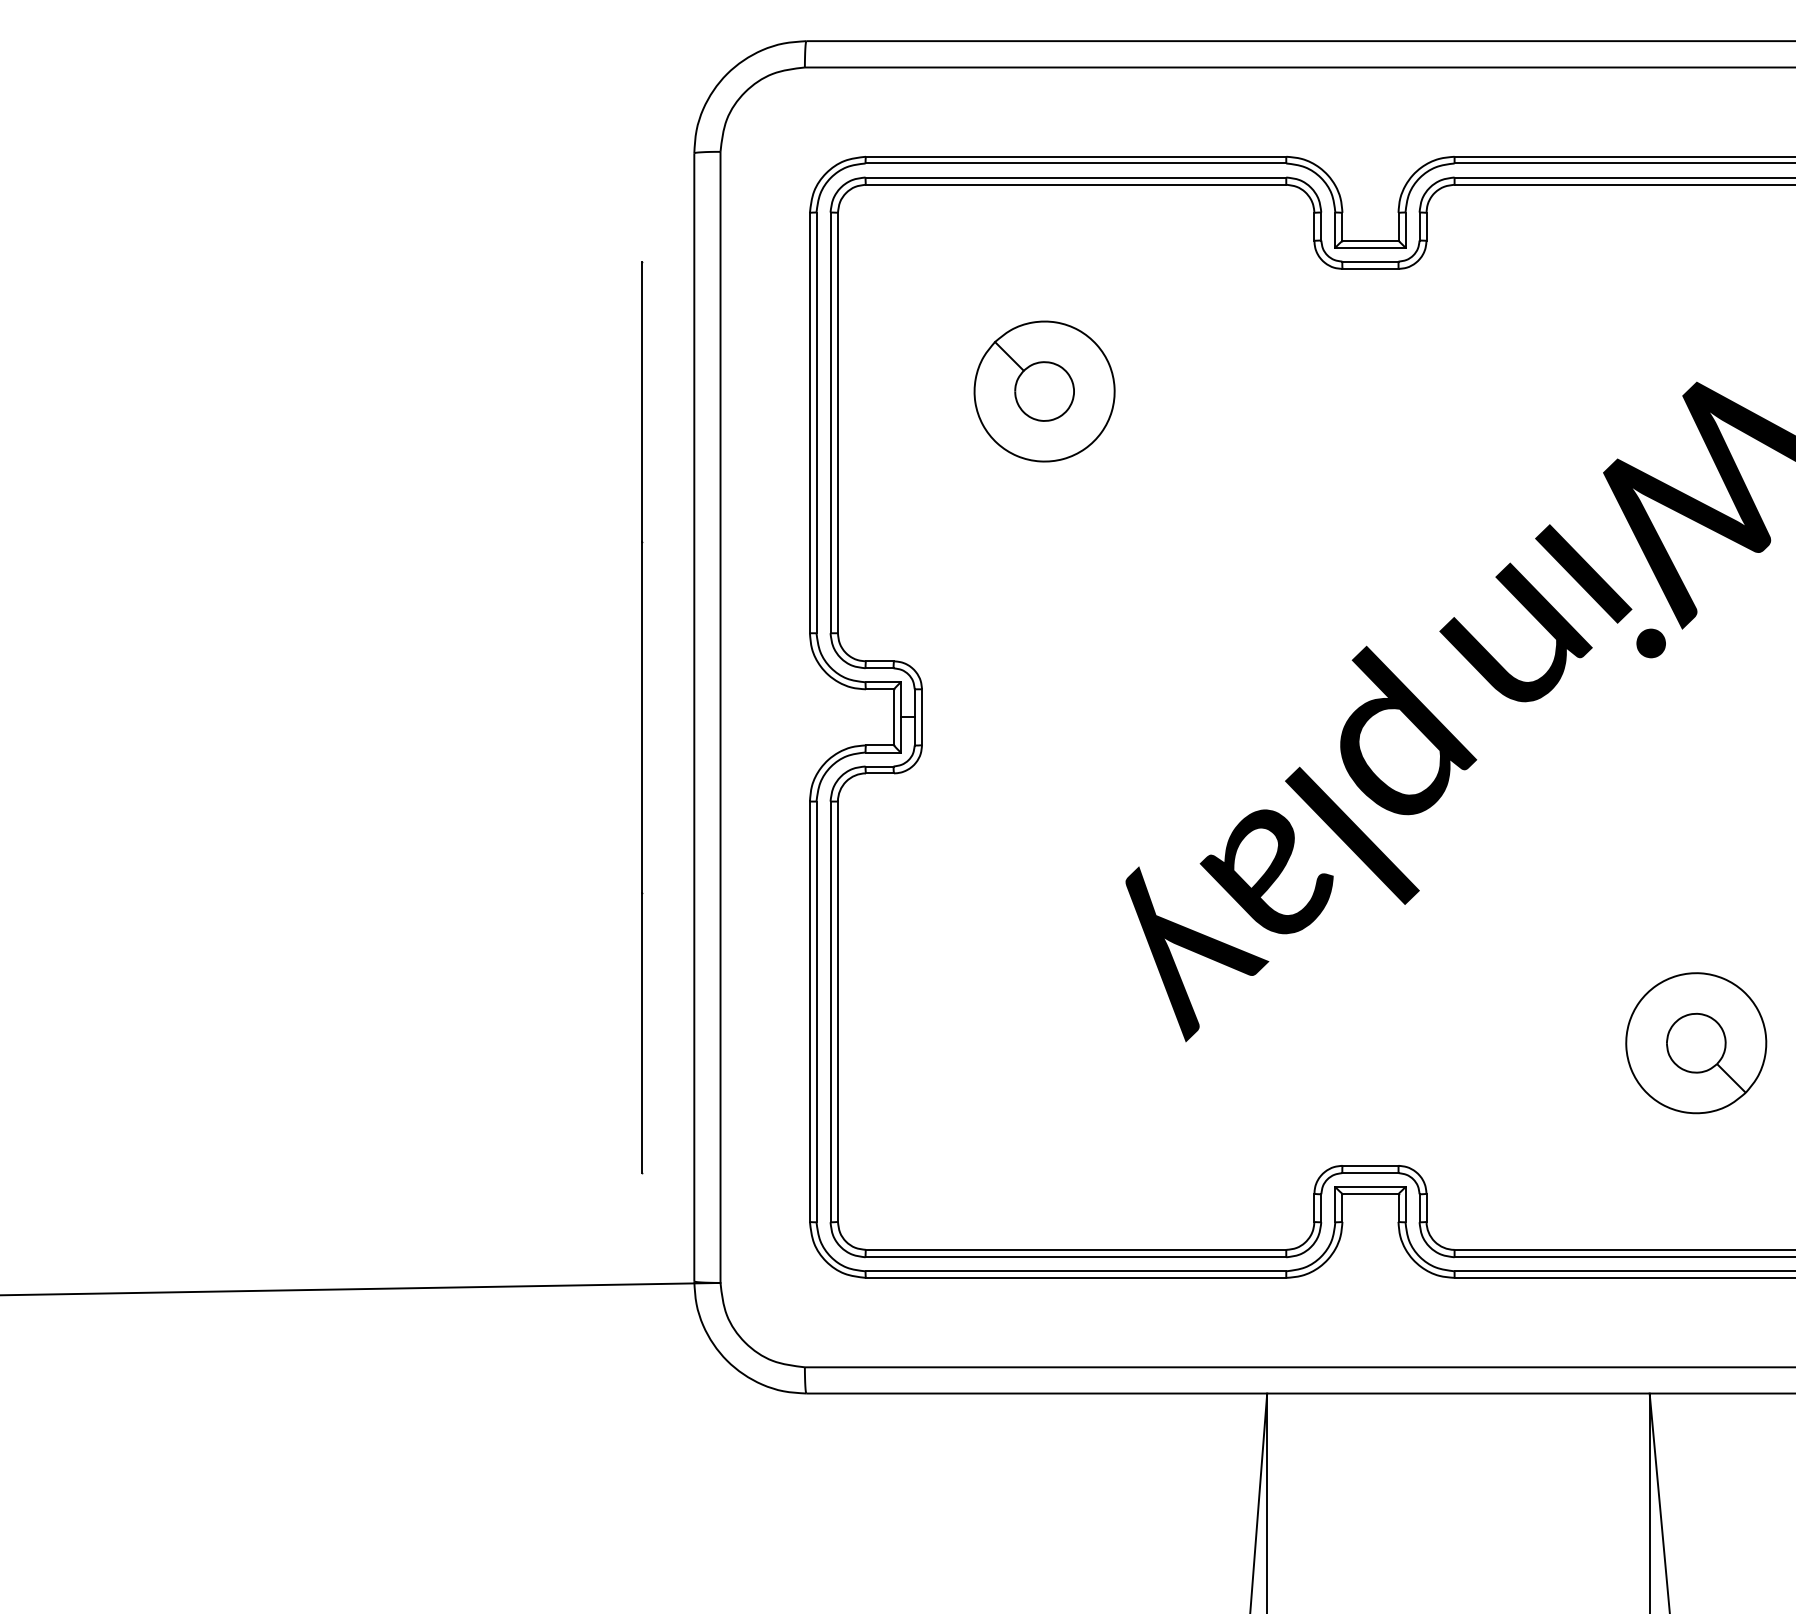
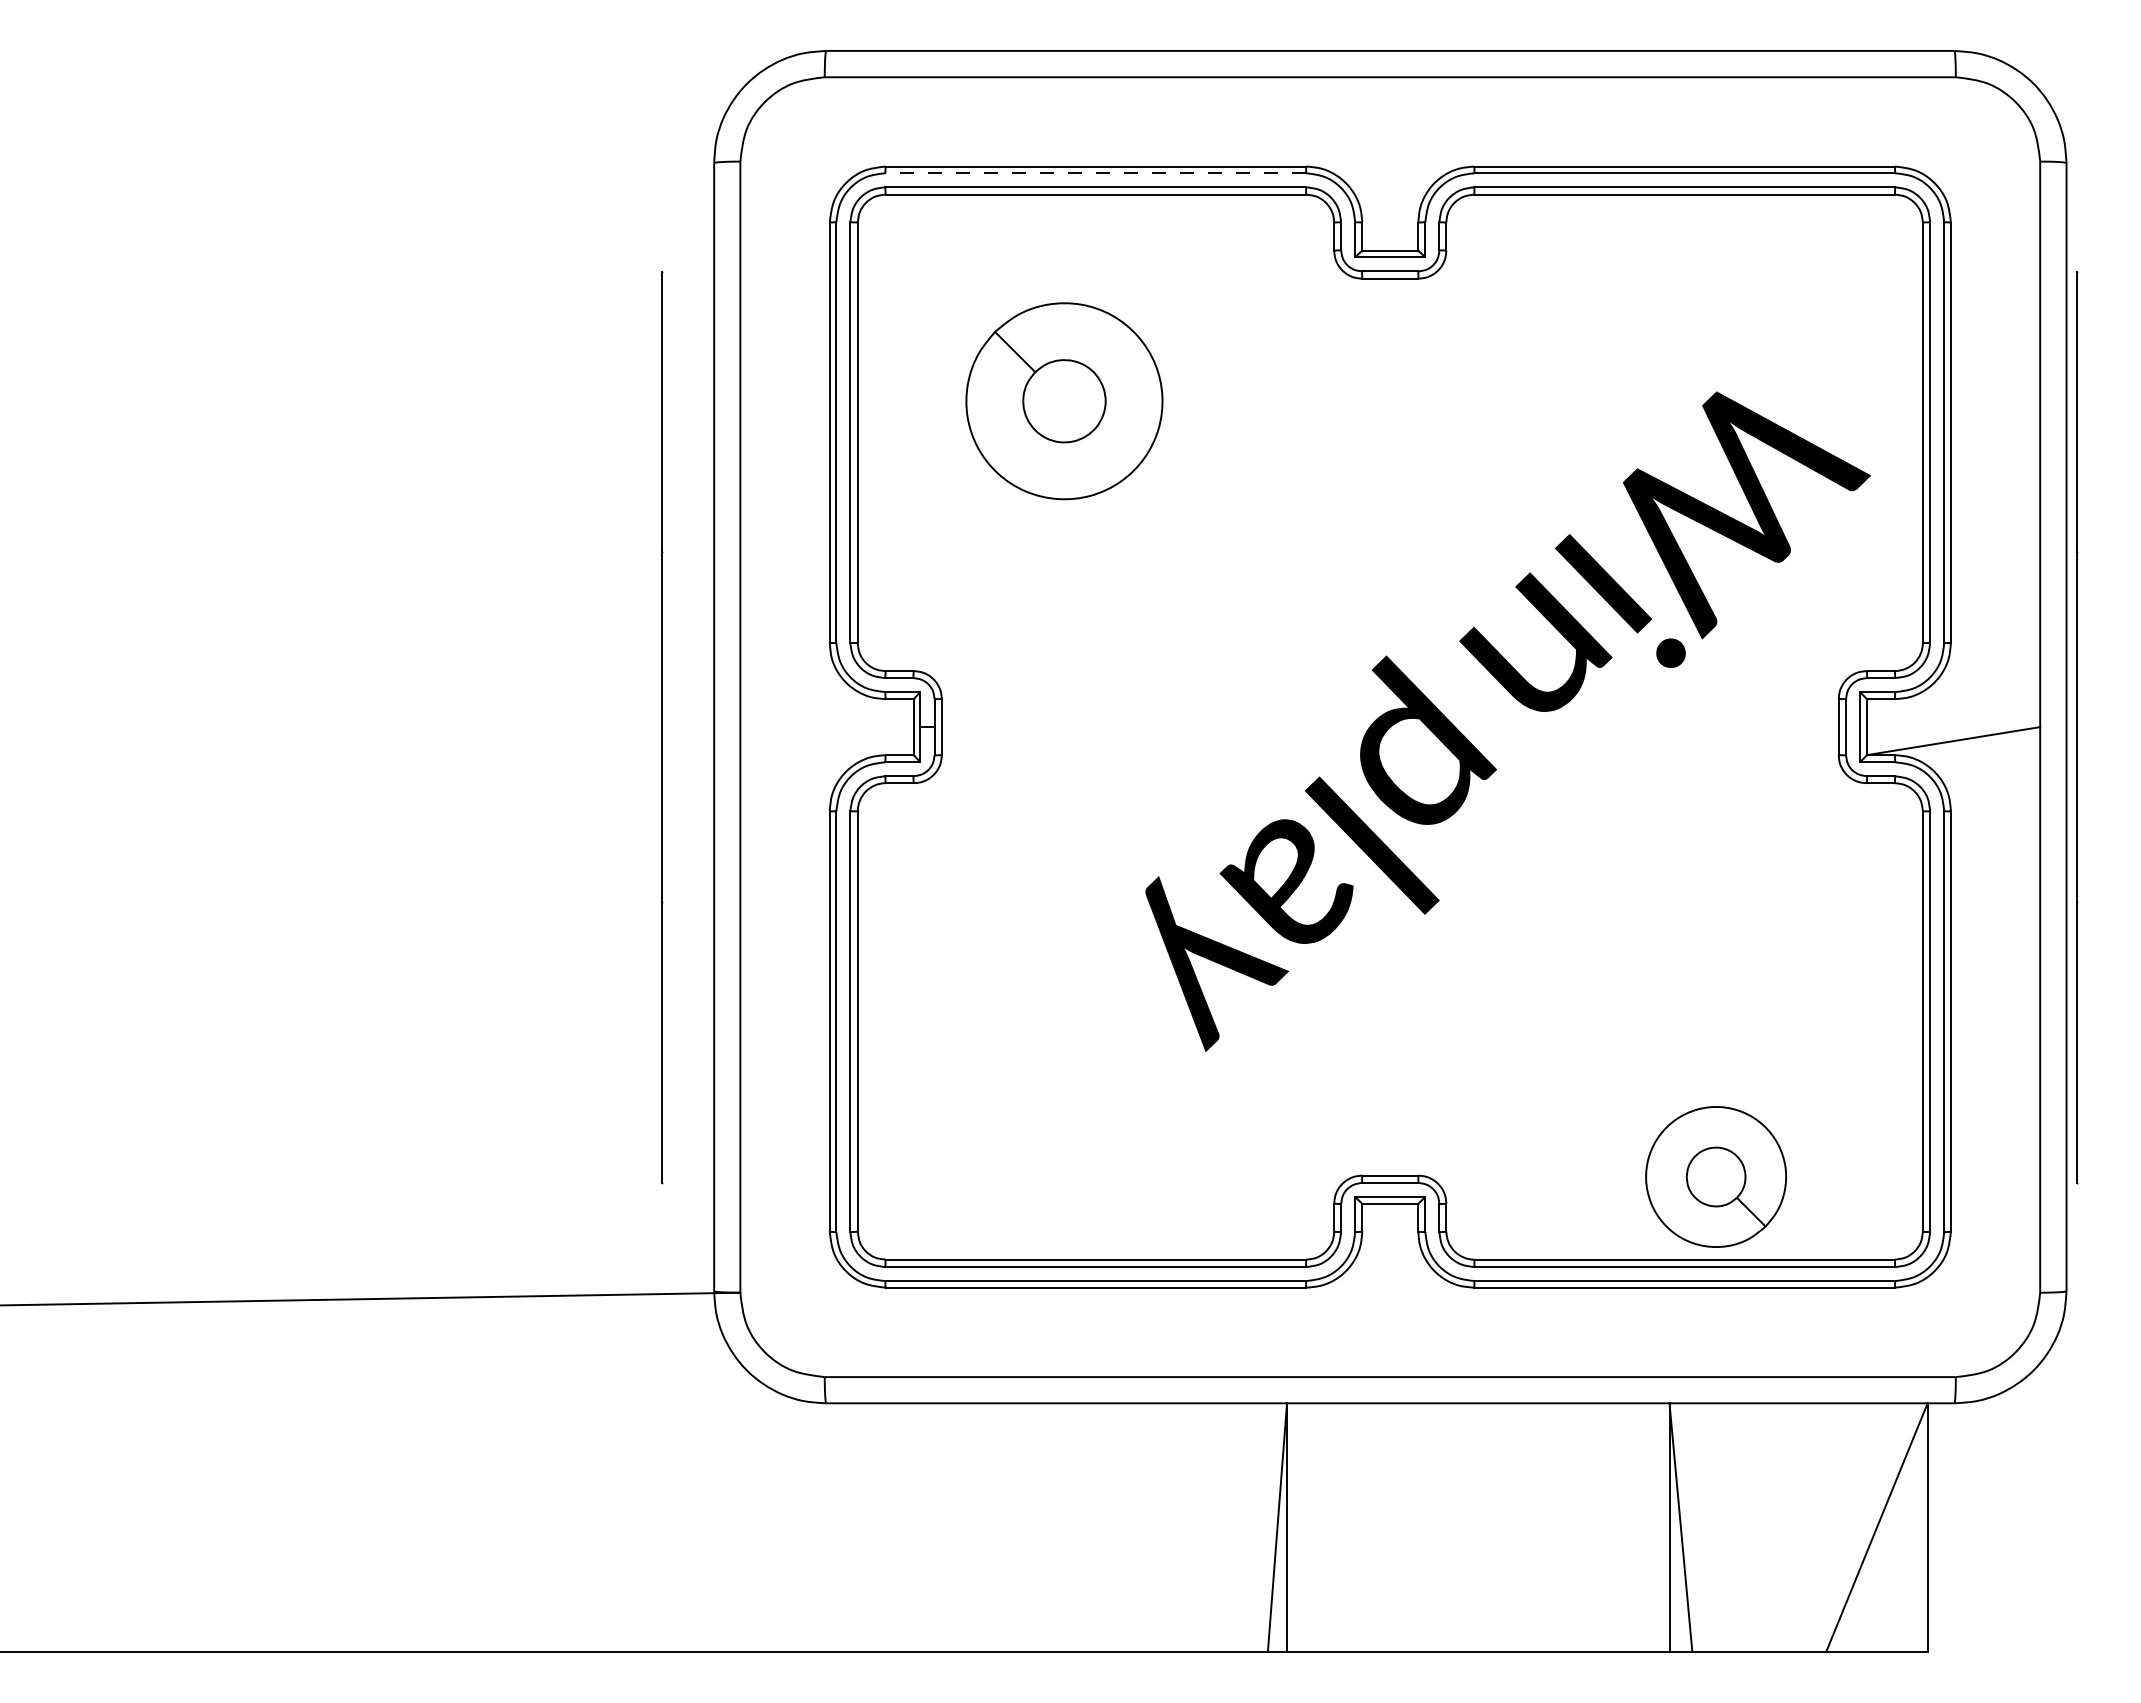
line: (1075, 163) -> (1095, 173), solid -> dashed
part: (1044, 391) -> (1064, 401), size x1.4
part: (1695, 1042) -> (1715, 1176), moved

